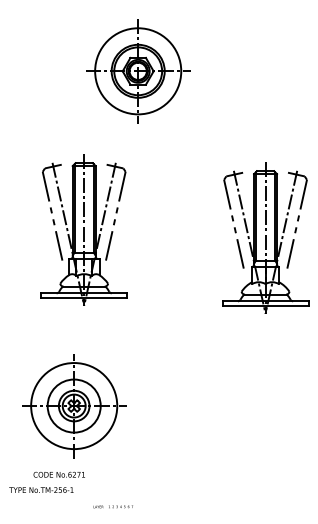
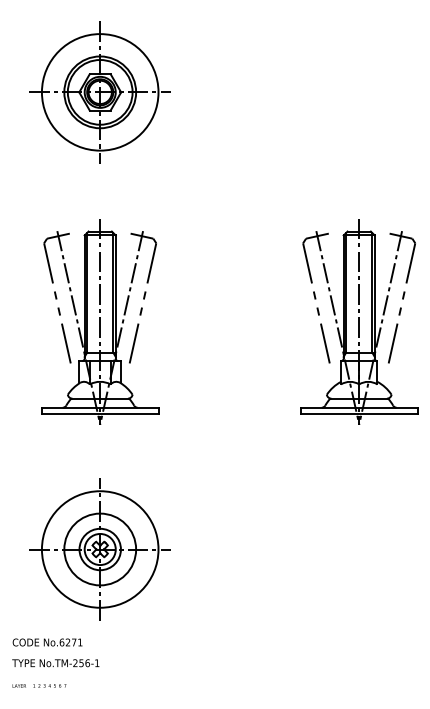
part: (138, 71) -> (100, 92), moved
part: (83, 229) -> (99, 321), moved
text: (58, 474) -> (46, 642), moved
text: (112, 506) -> (38, 685), moved

